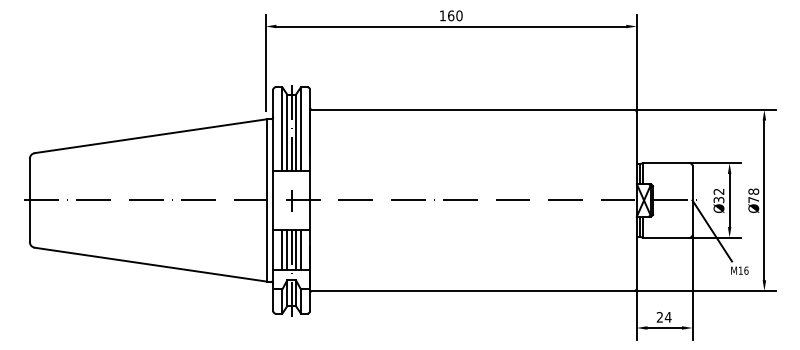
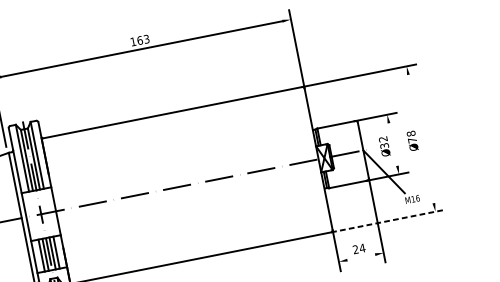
text: (459, 15) -> (146, 38), 160 -> 163
line: (729, 199) -> (392, 143), removed
line: (764, 200) -> (421, 139), removed
line: (705, 290) -> (388, 220), solid -> dashed
line: (664, 328) -> (361, 257), removed

